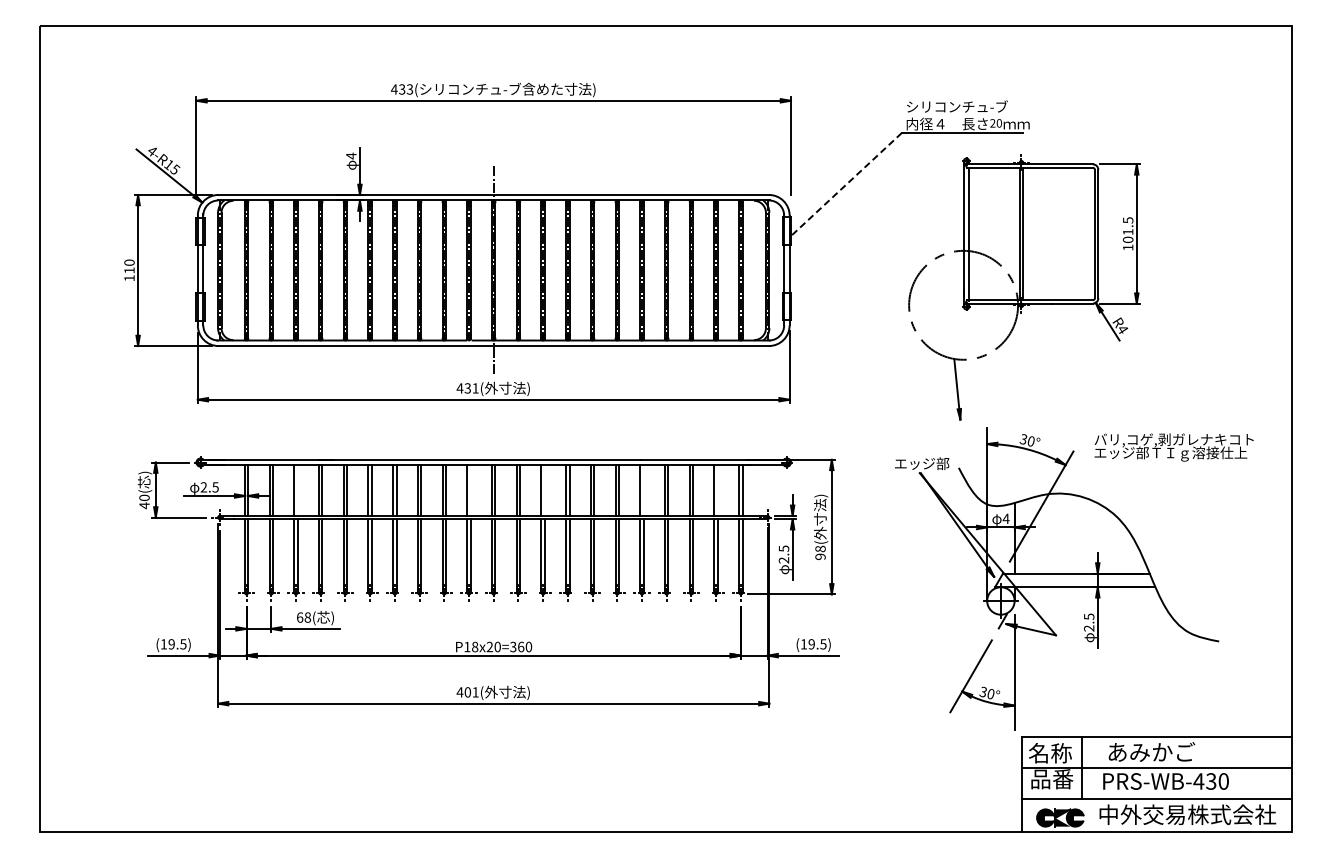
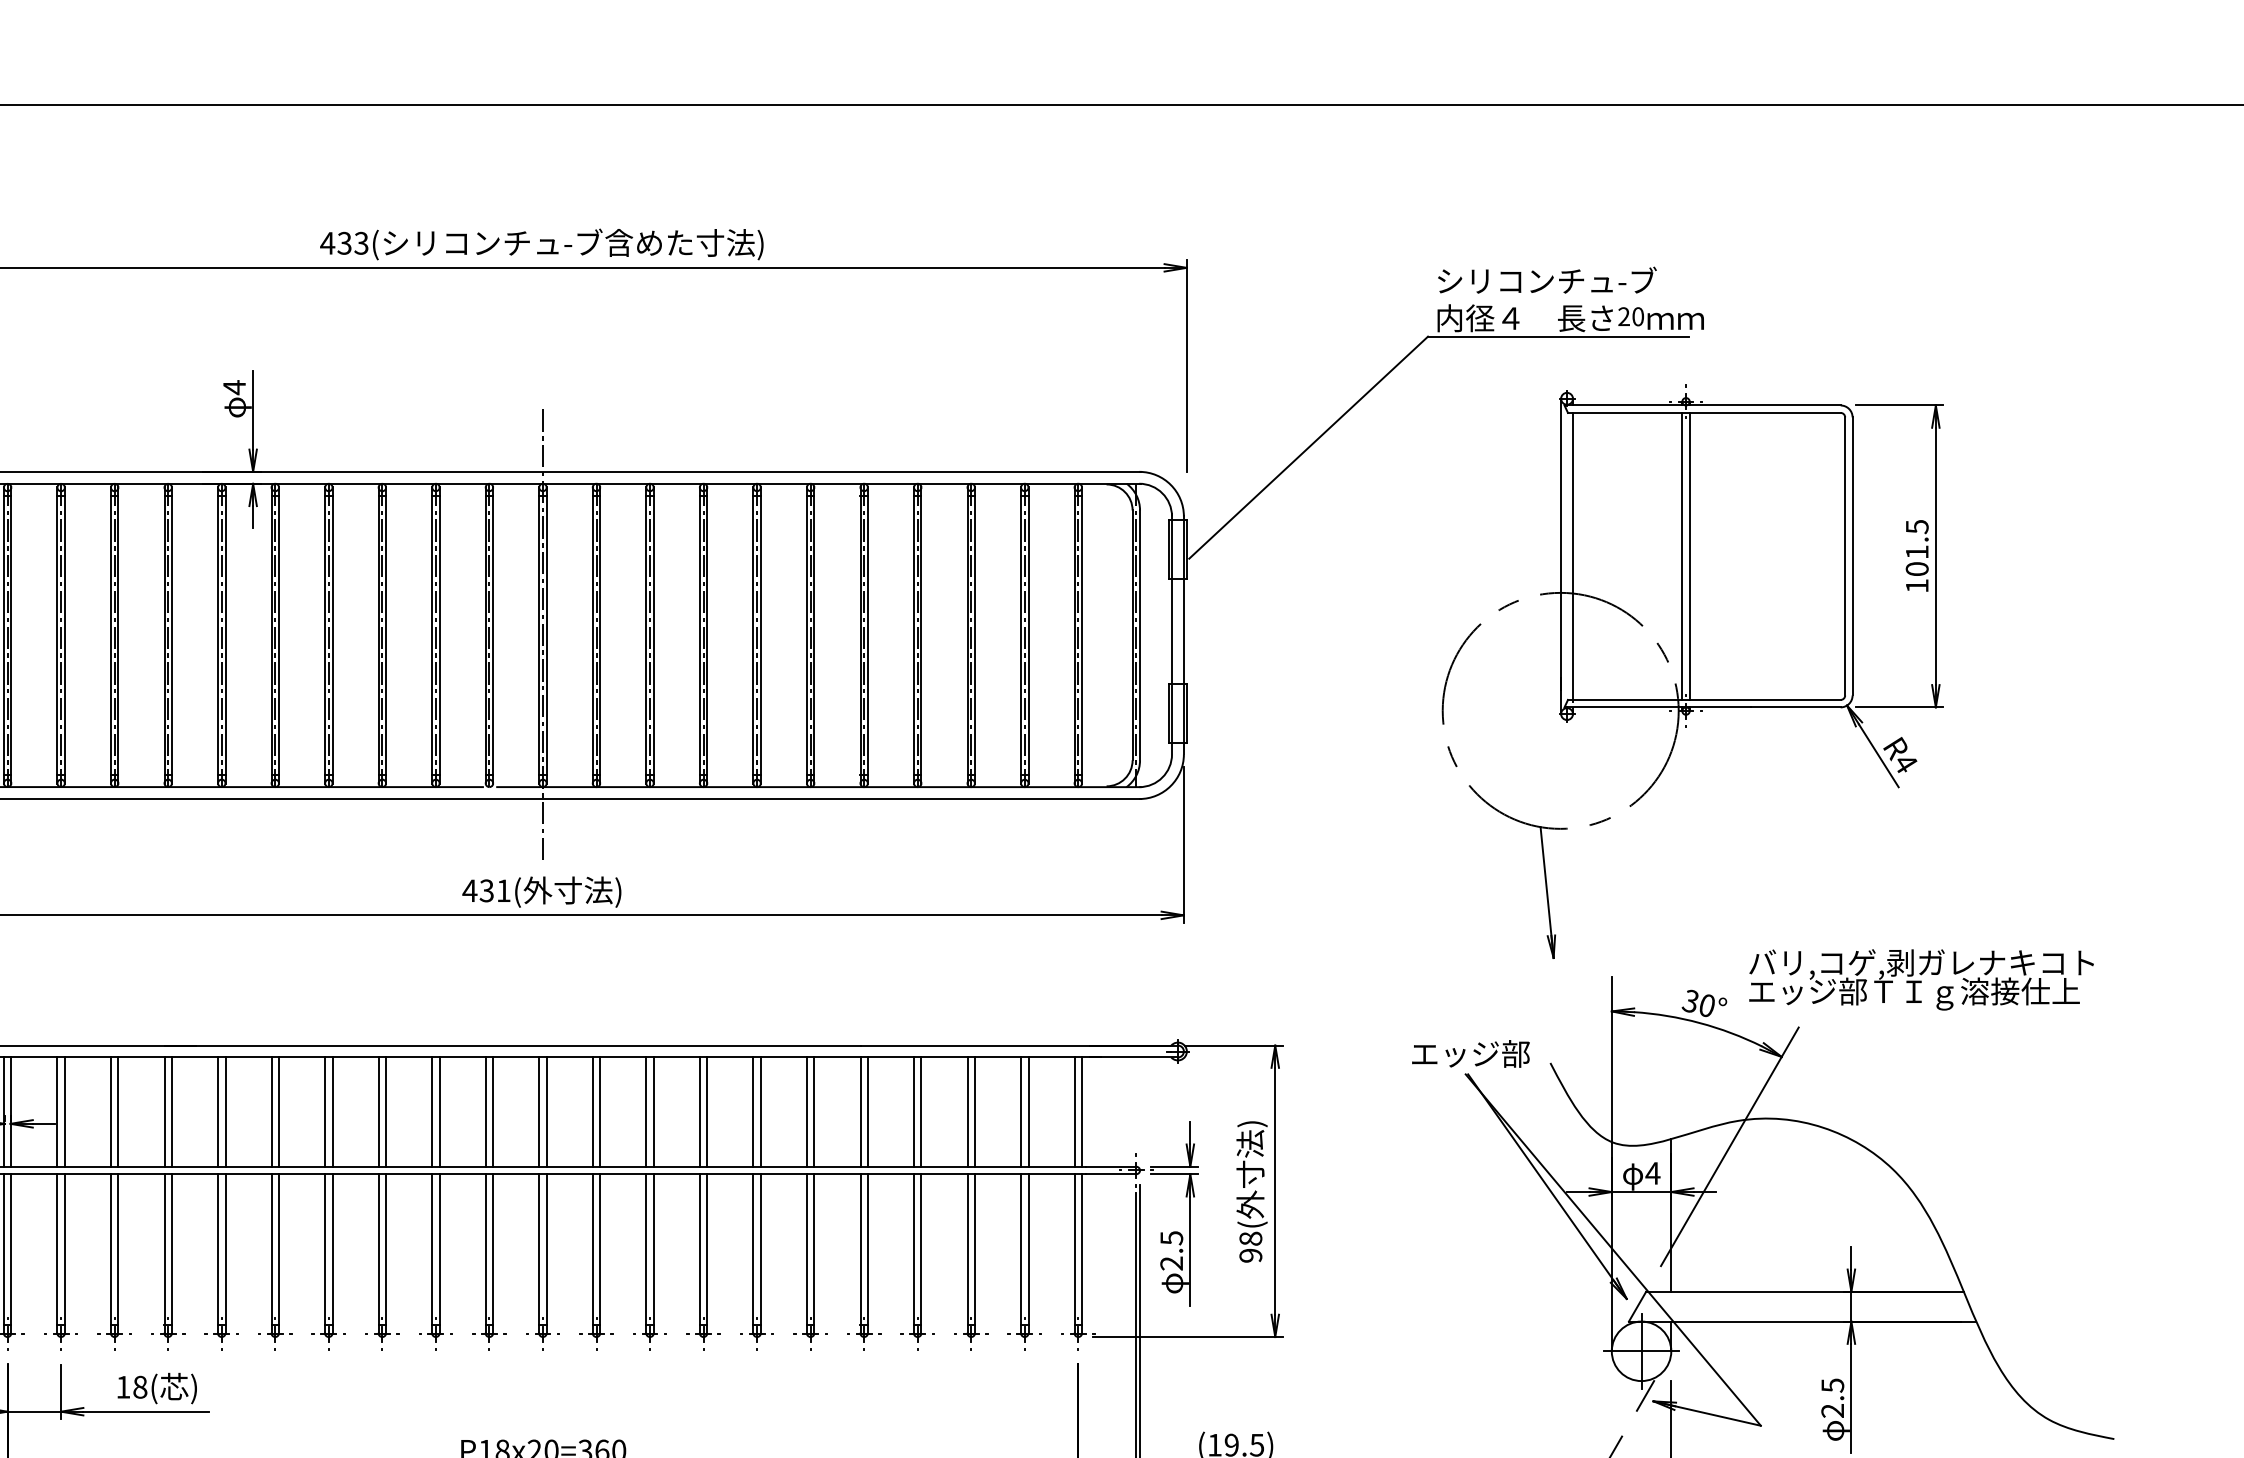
line: (847, 183) -> (1309, 446), dashed -> solid
text: (1173, 447) -> (1920, 979), moved
line: (297, 490) -> (117, 1111), added
line: (470, 490) -> (492, 1111), added
line: (544, 490) -> (652, 1111), added
line: (643, 490) -> (867, 1111), added
line: (717, 490) -> (1027, 1111), added
text: (300, 617) -> (124, 1387), 68( -> 18(

